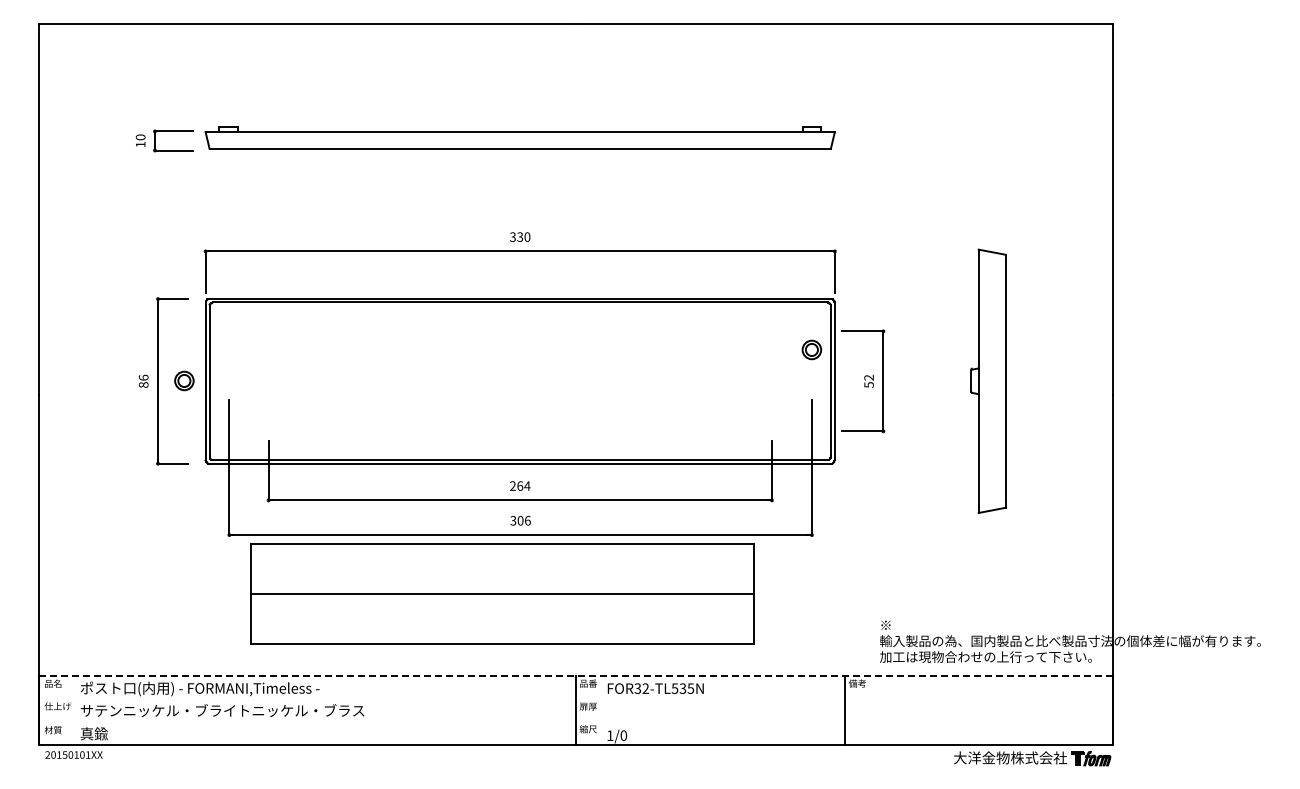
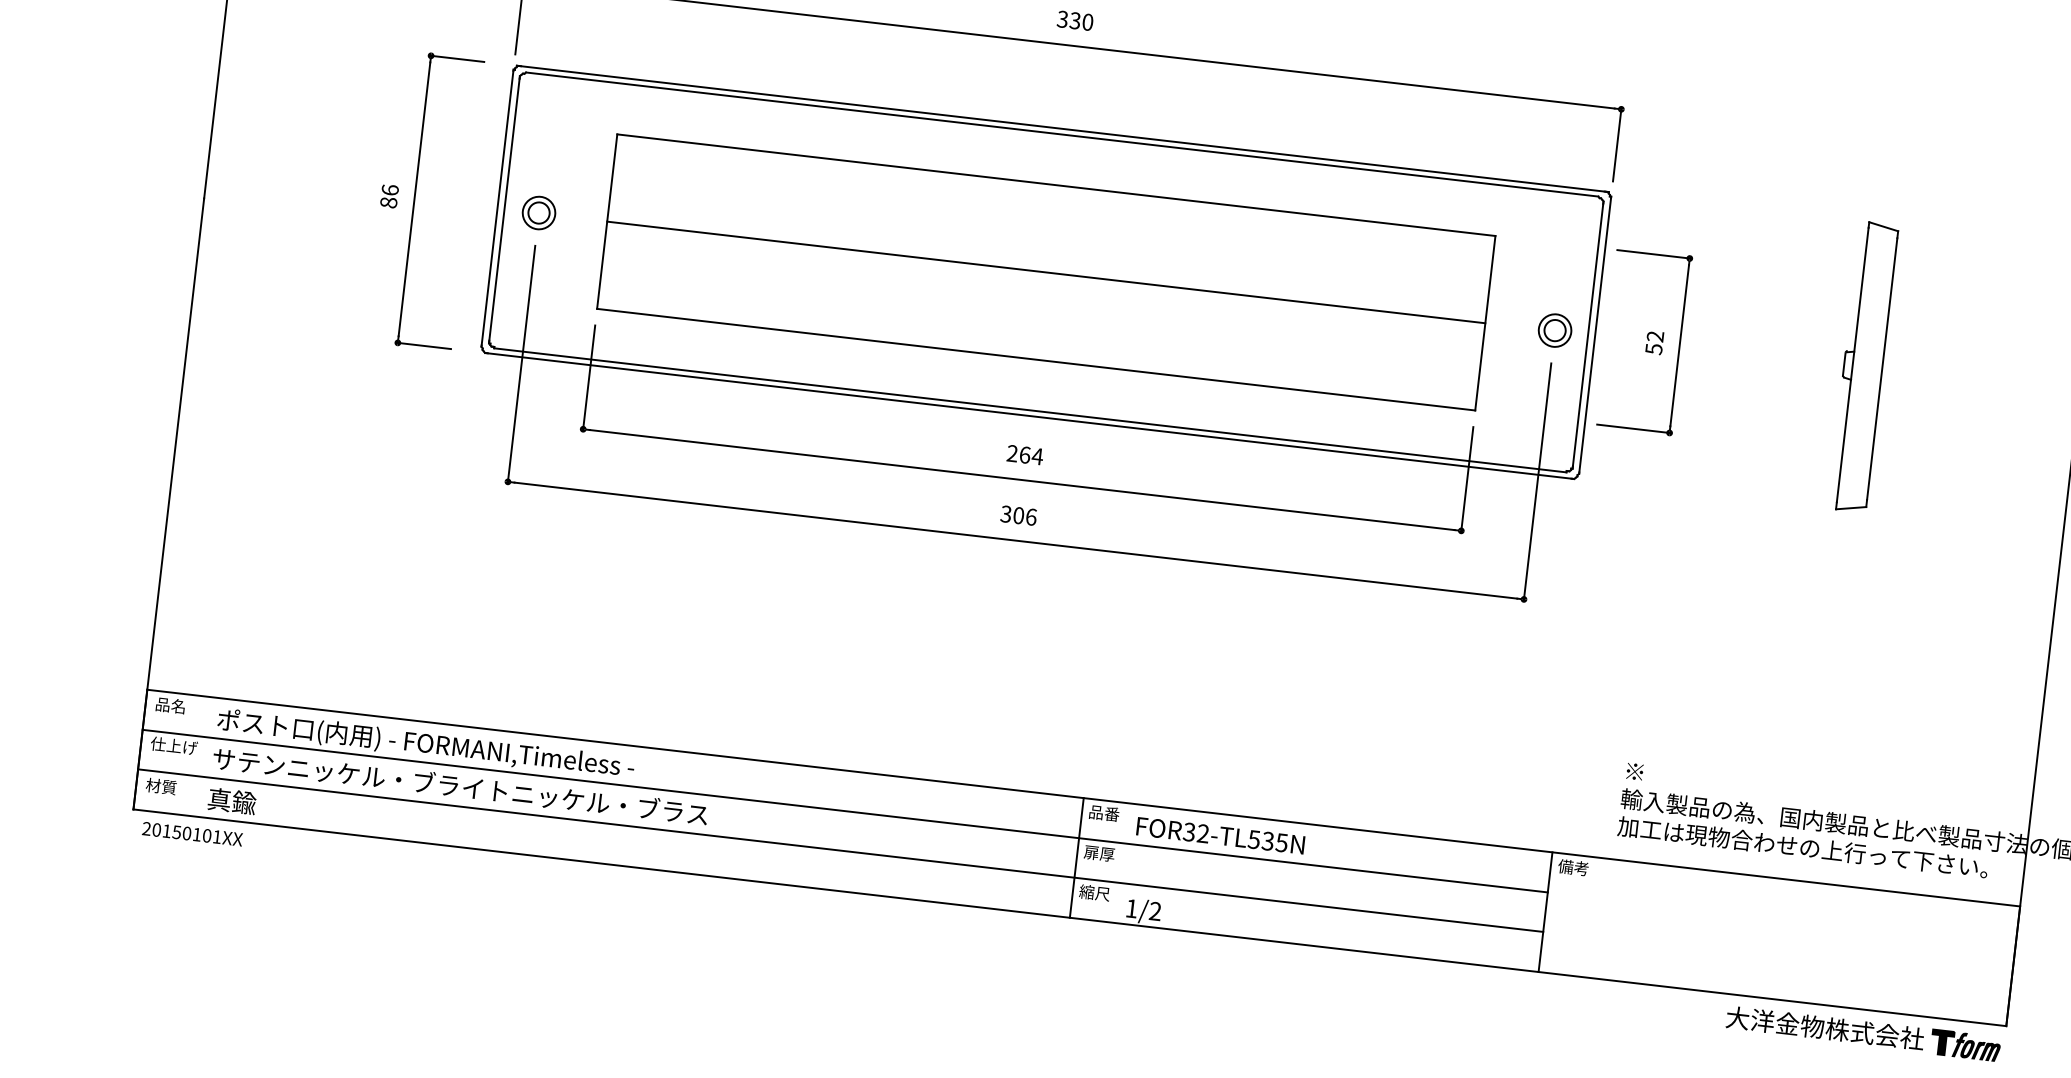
part: (811, 349) -> (1554, 329), moved
part: (184, 380) -> (539, 212), moved
part: (988, 381) -> (1863, 367), size x0.62
part: (502, 593) -> (1046, 270), moved
line: (575, 676) -> (1083, 798), dashed -> solid
line: (441, 699) -> (844, 811), added
line: (441, 721) -> (840, 849), added
text: (623, 735) -> (1154, 910), 1/0 -> 1/2

